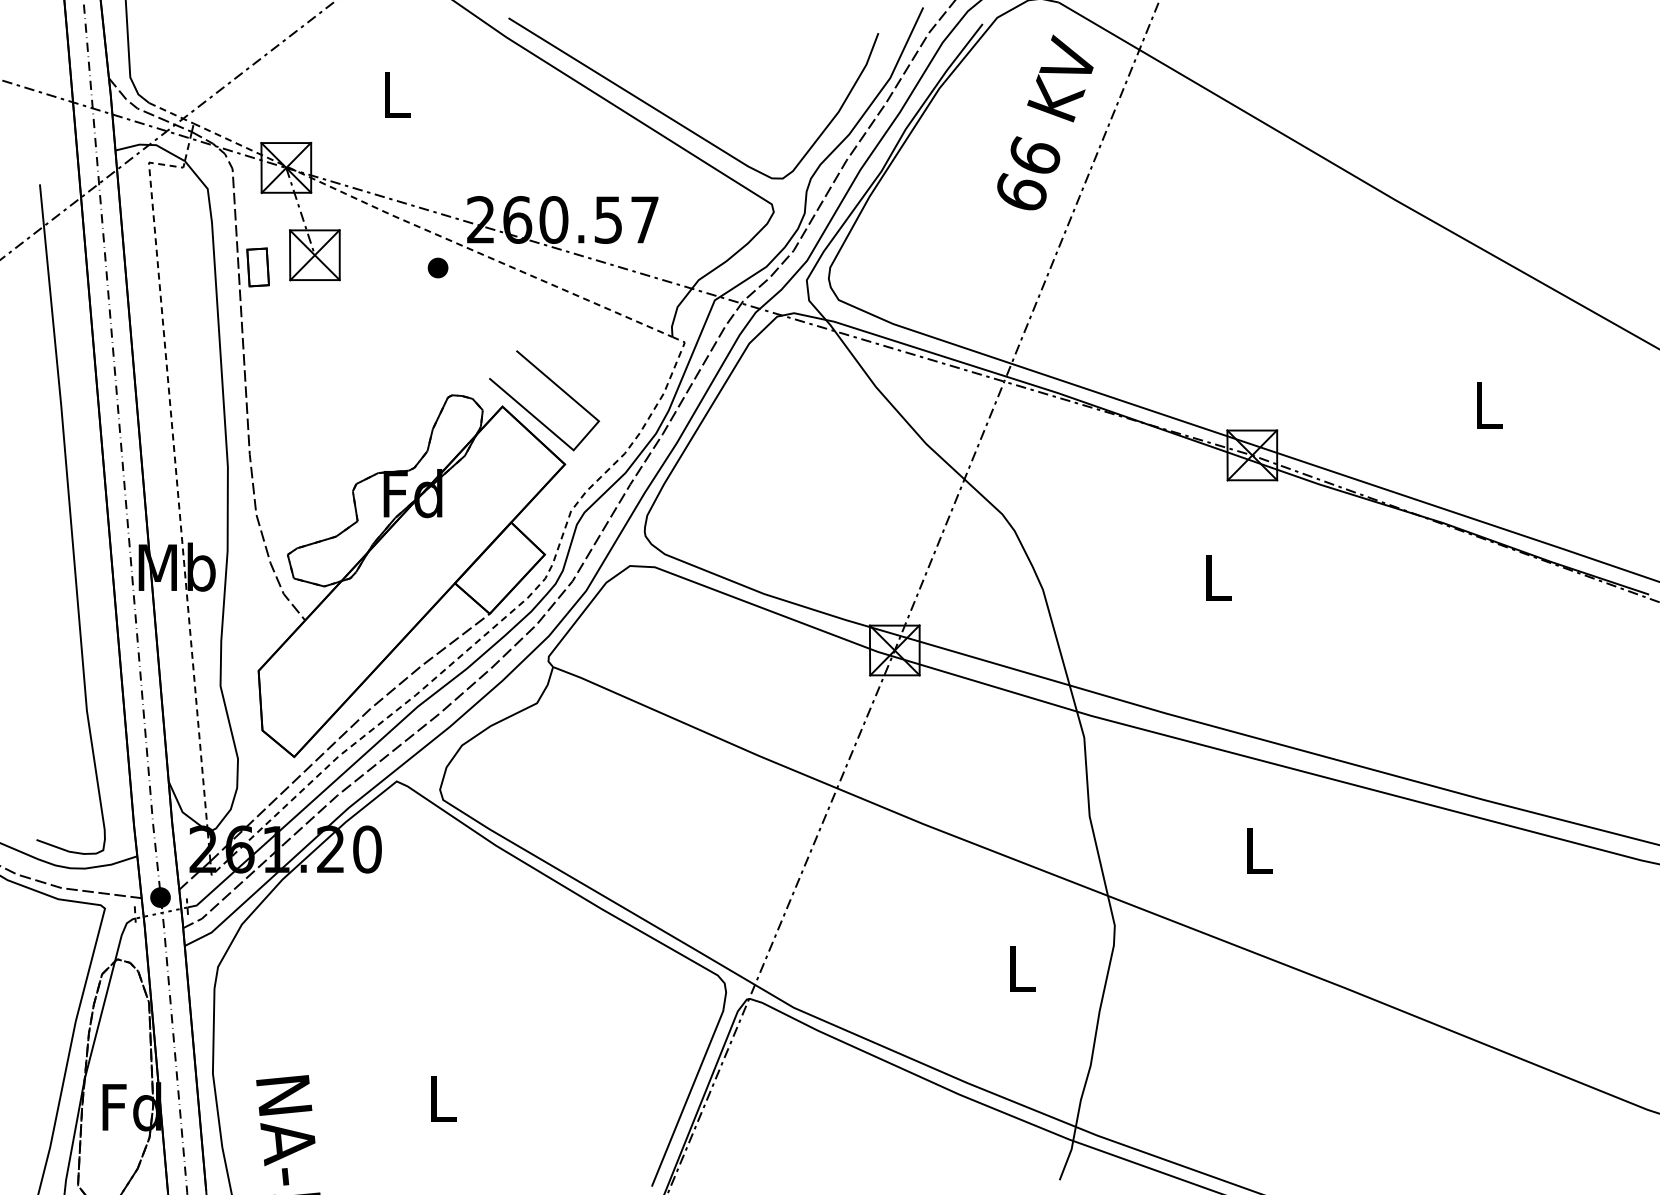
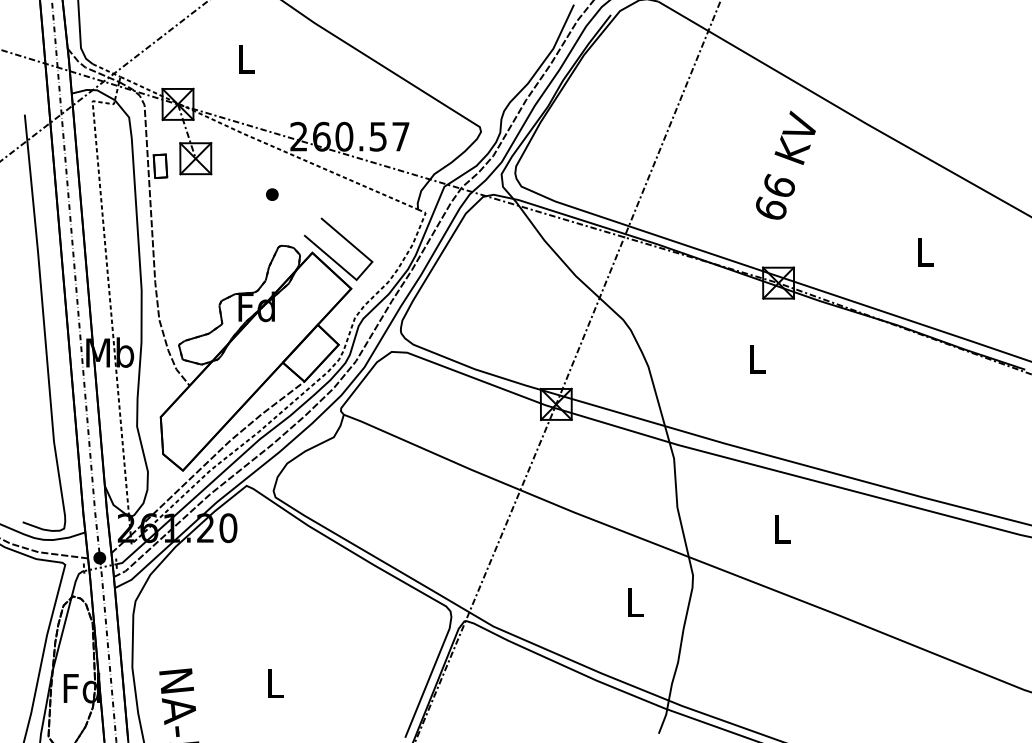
curve: (676, 119) -> (420, 74), removed
text: (1044, 121) -> (785, 164), moved
part: (438, 267) -> (272, 194), moved

